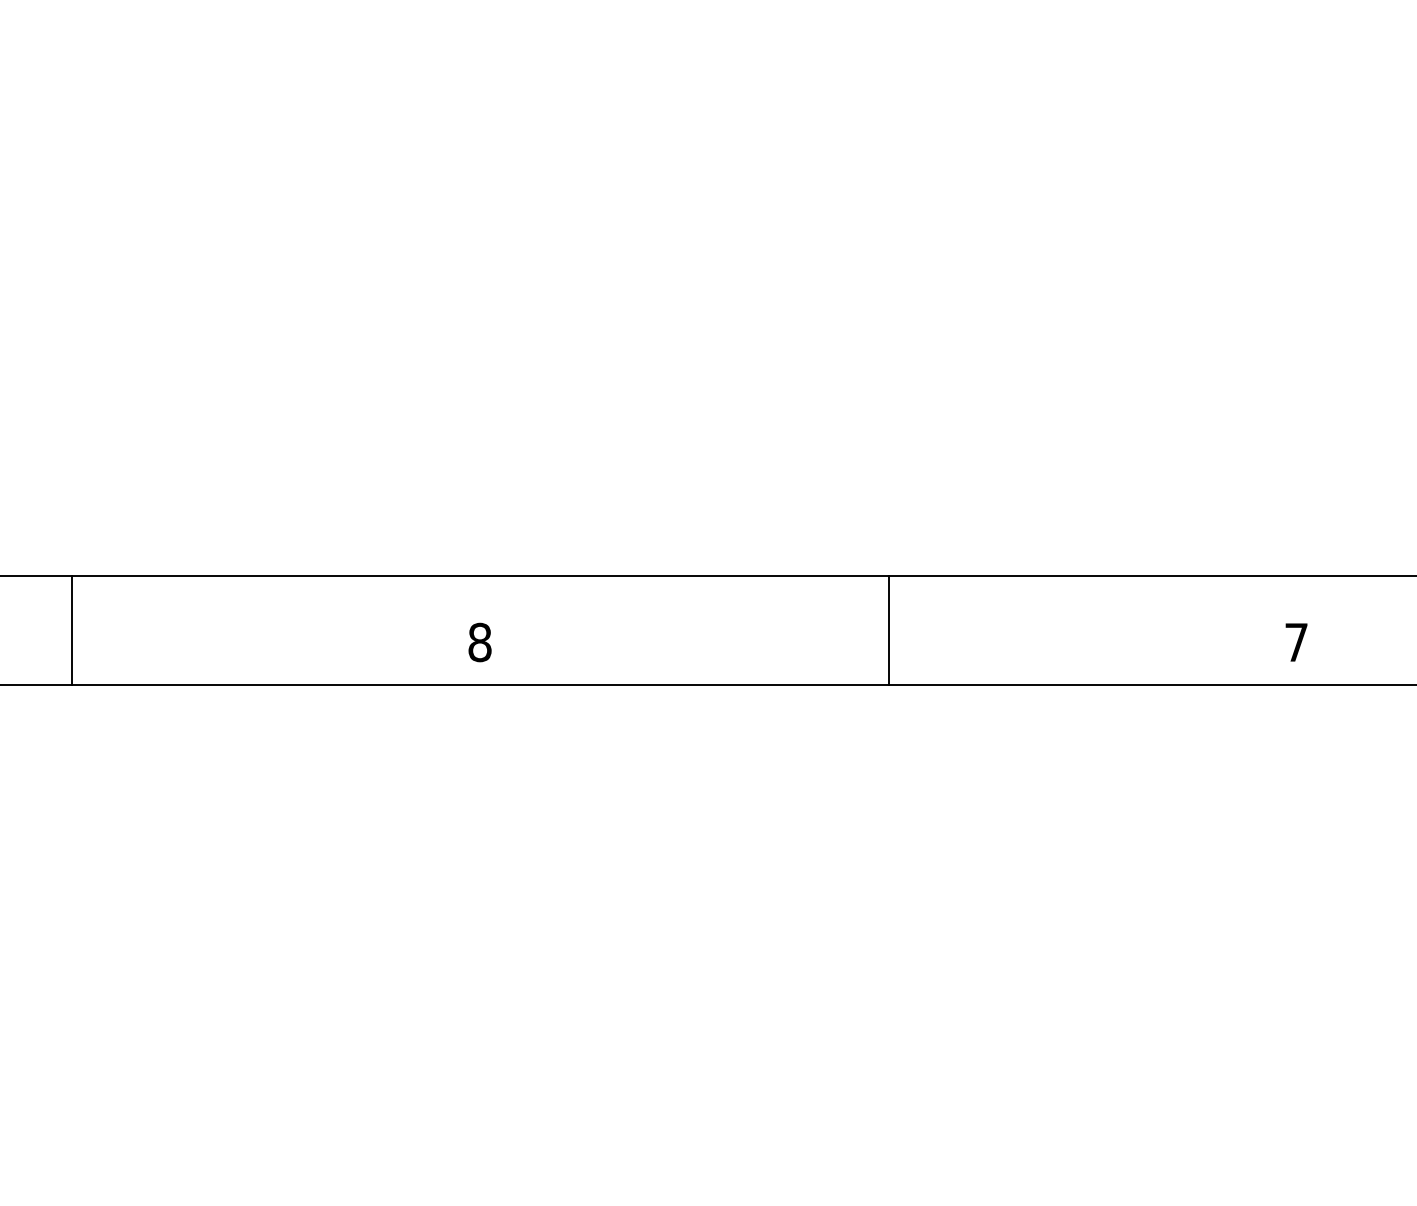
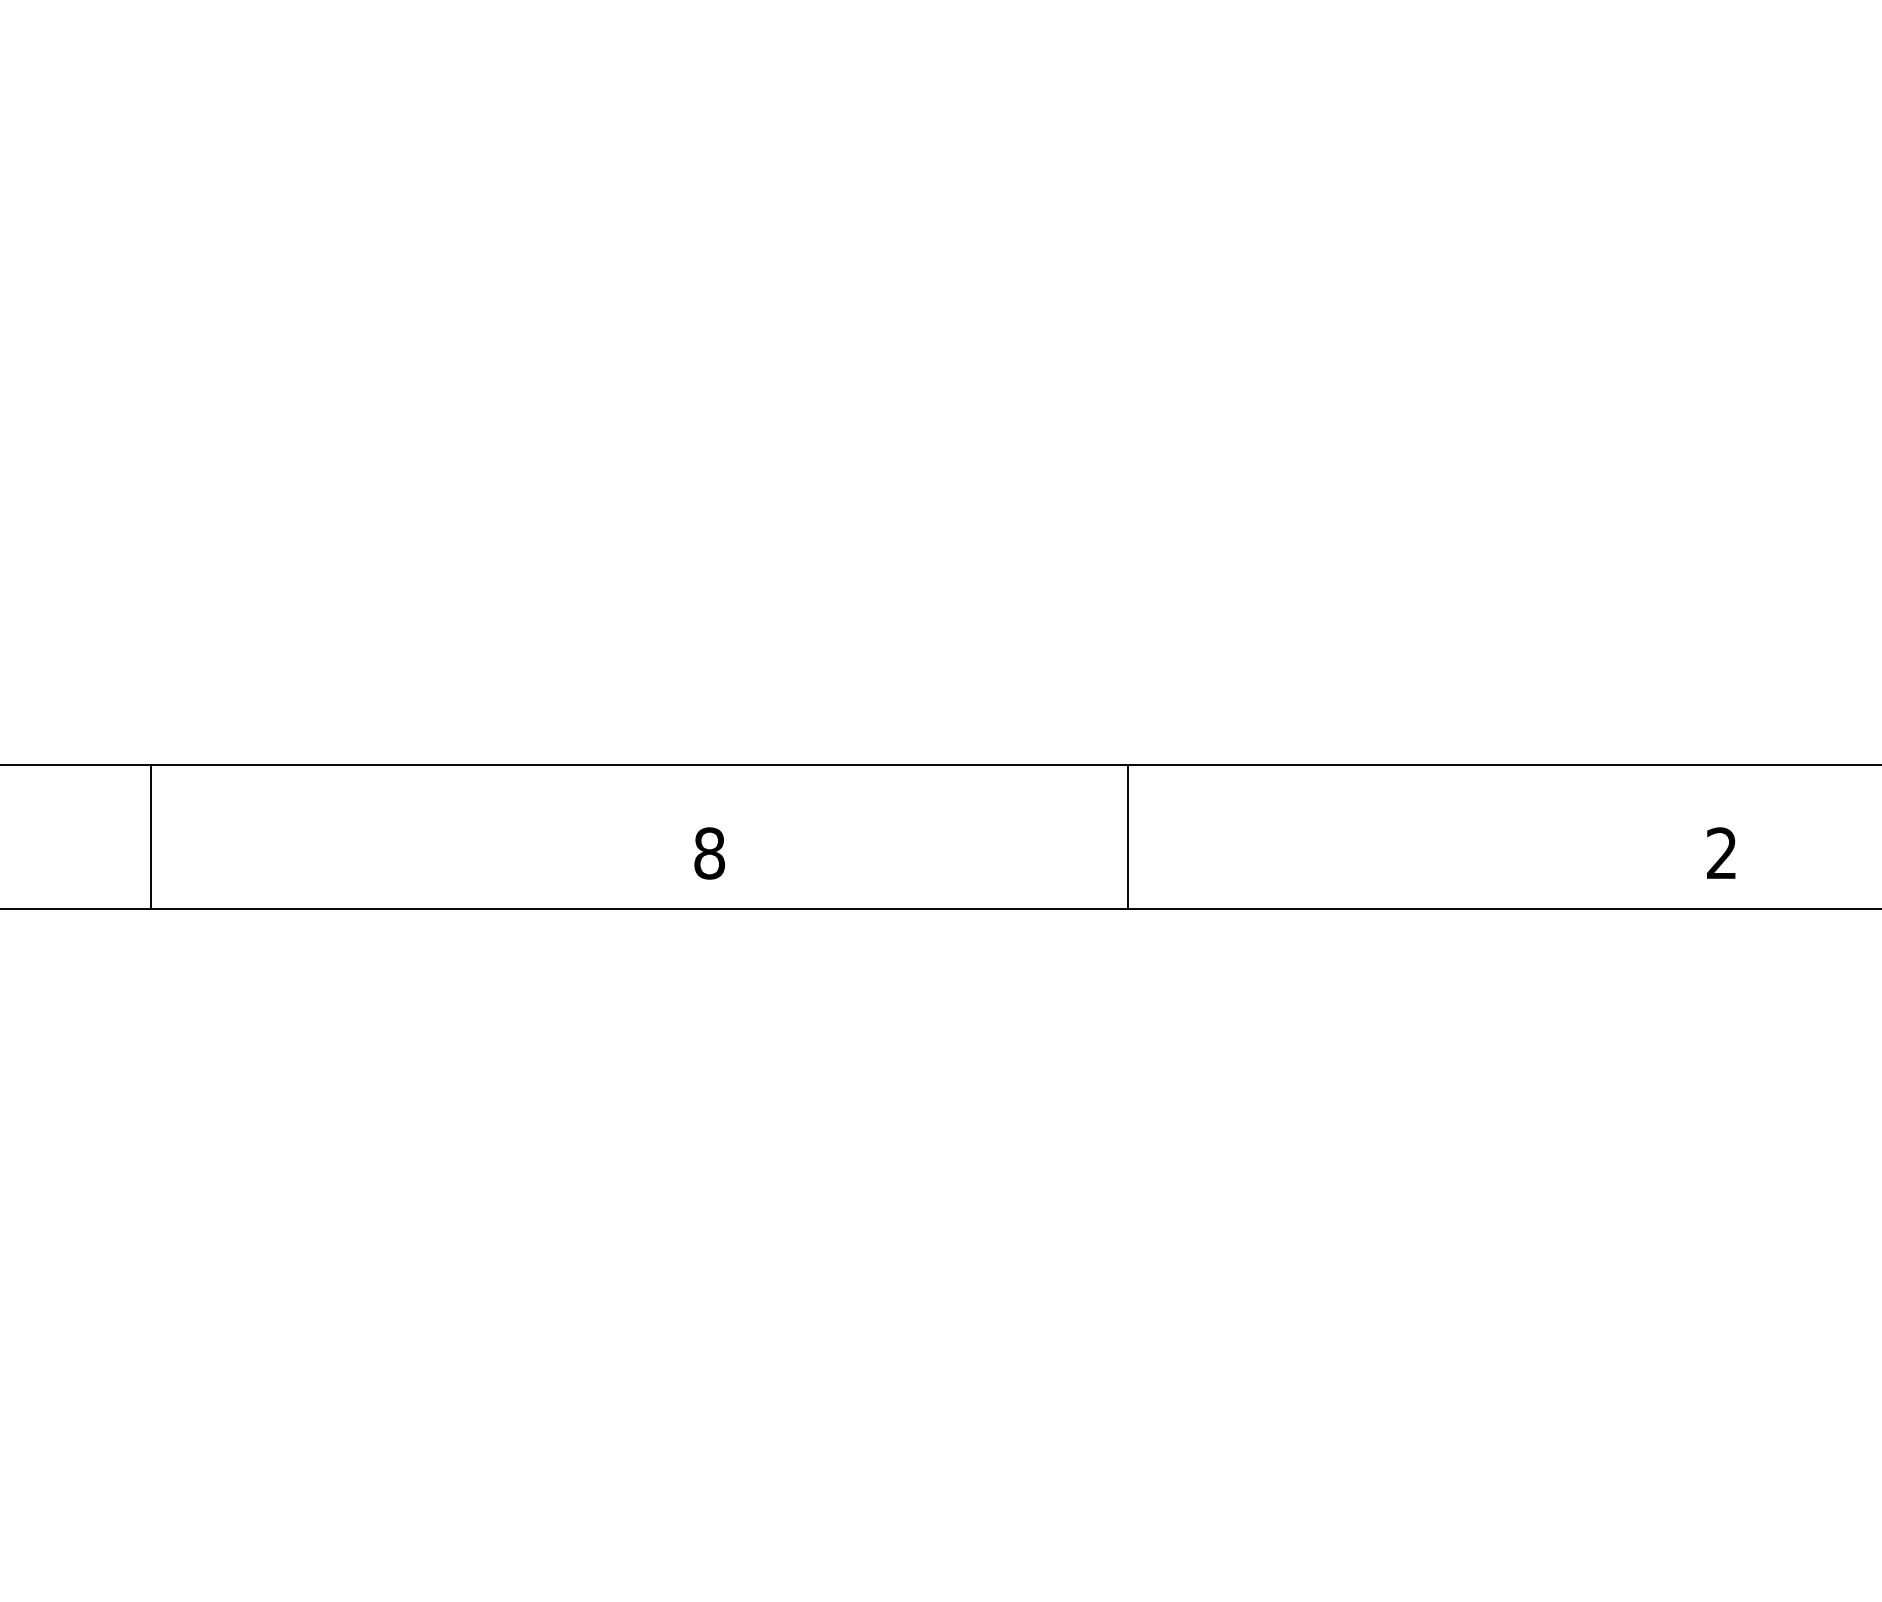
line: (71, 629) -> (150, 836), moved
line: (888, 629) -> (1128, 836), moved
text: (1296, 641) -> (1721, 852), 7 -> 2
text: (479, 642) -> (709, 853), moved

